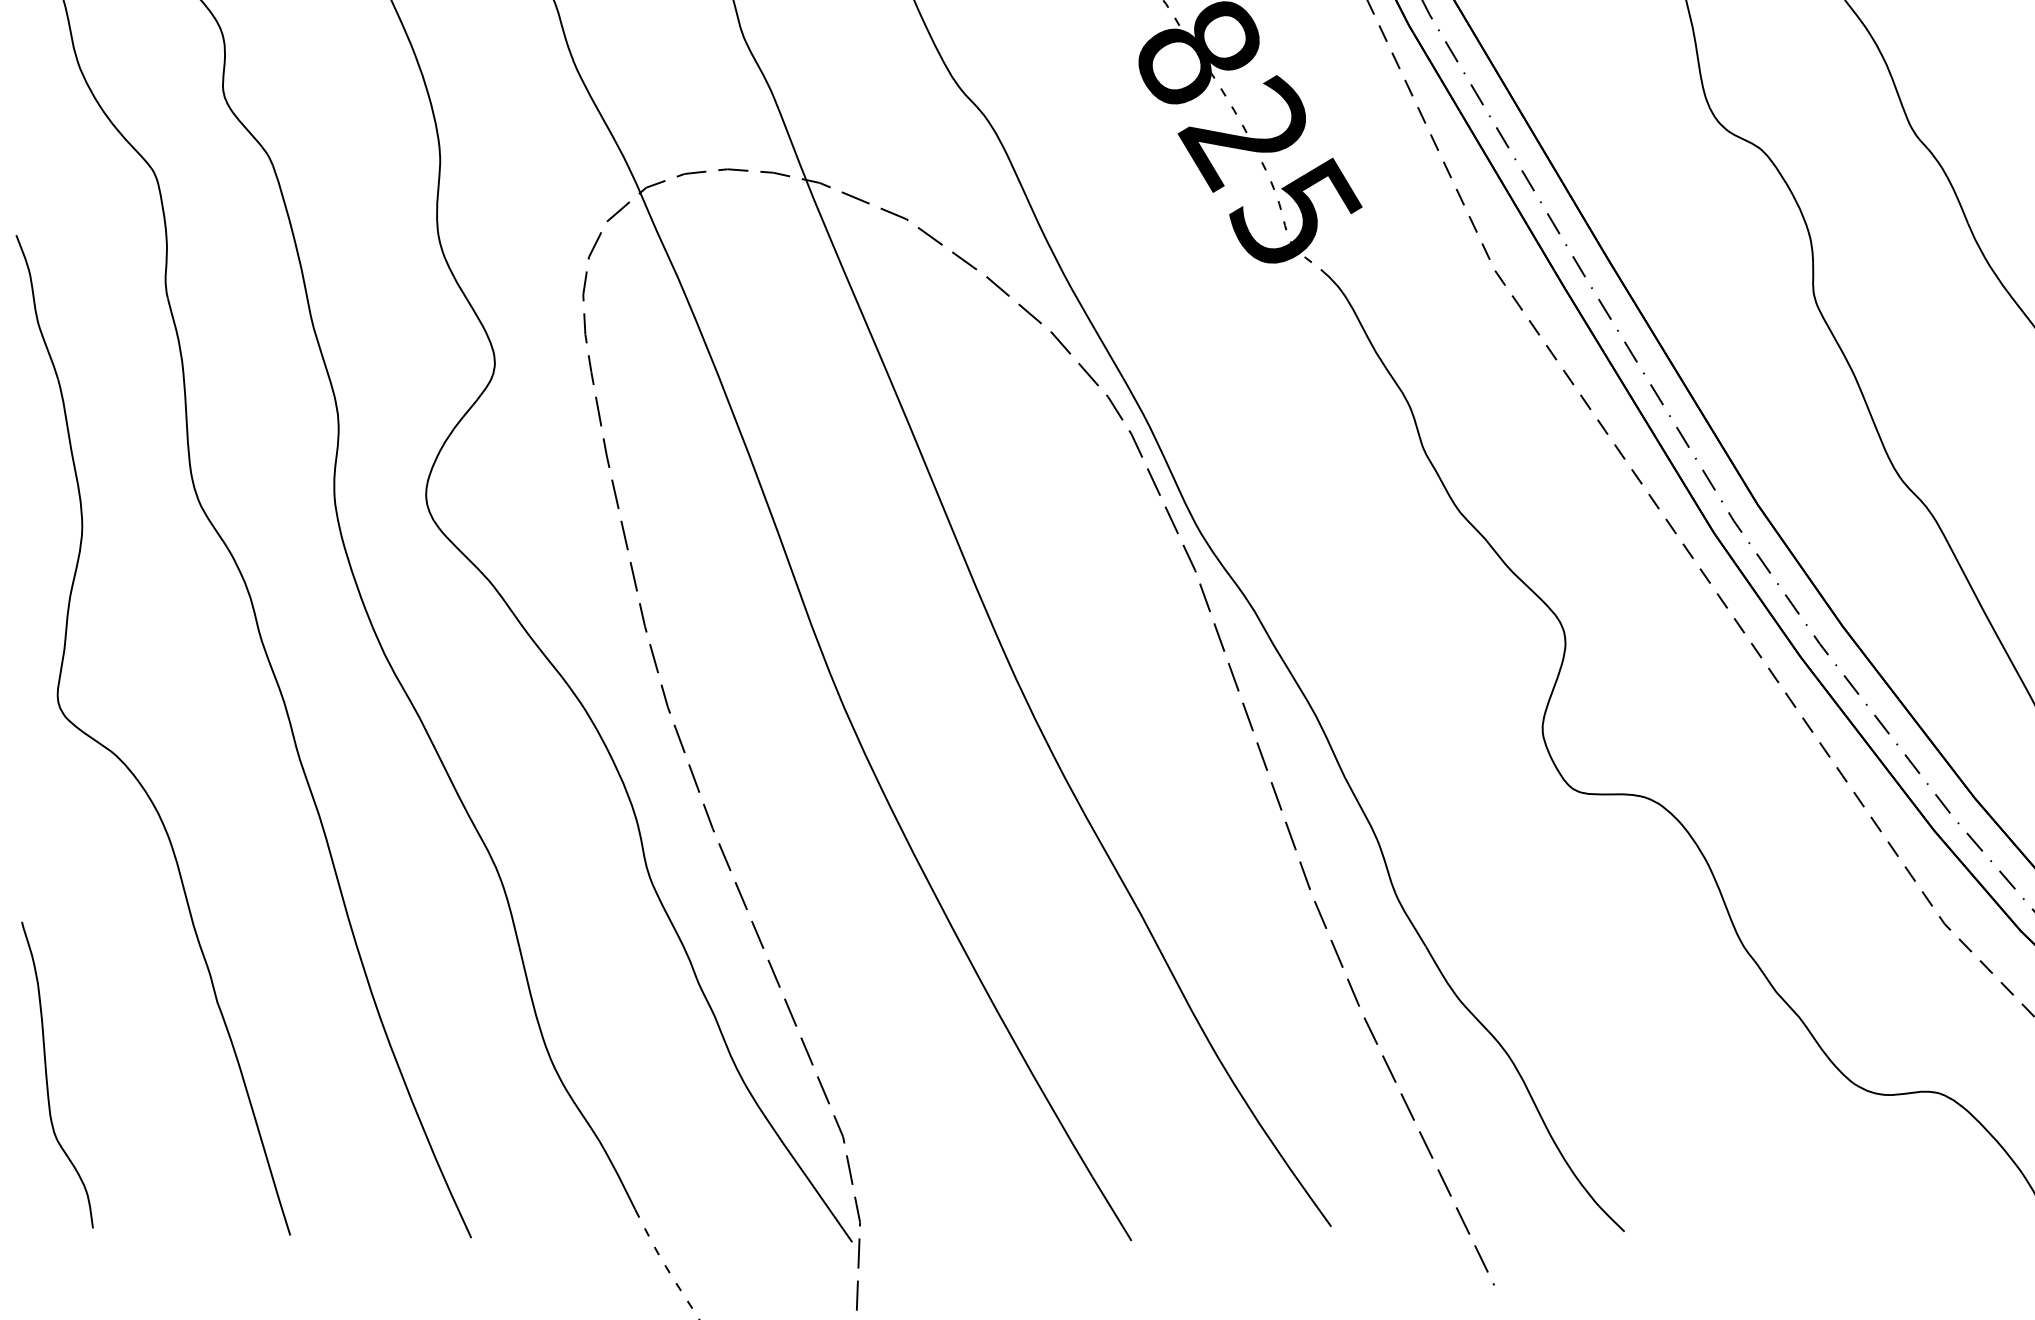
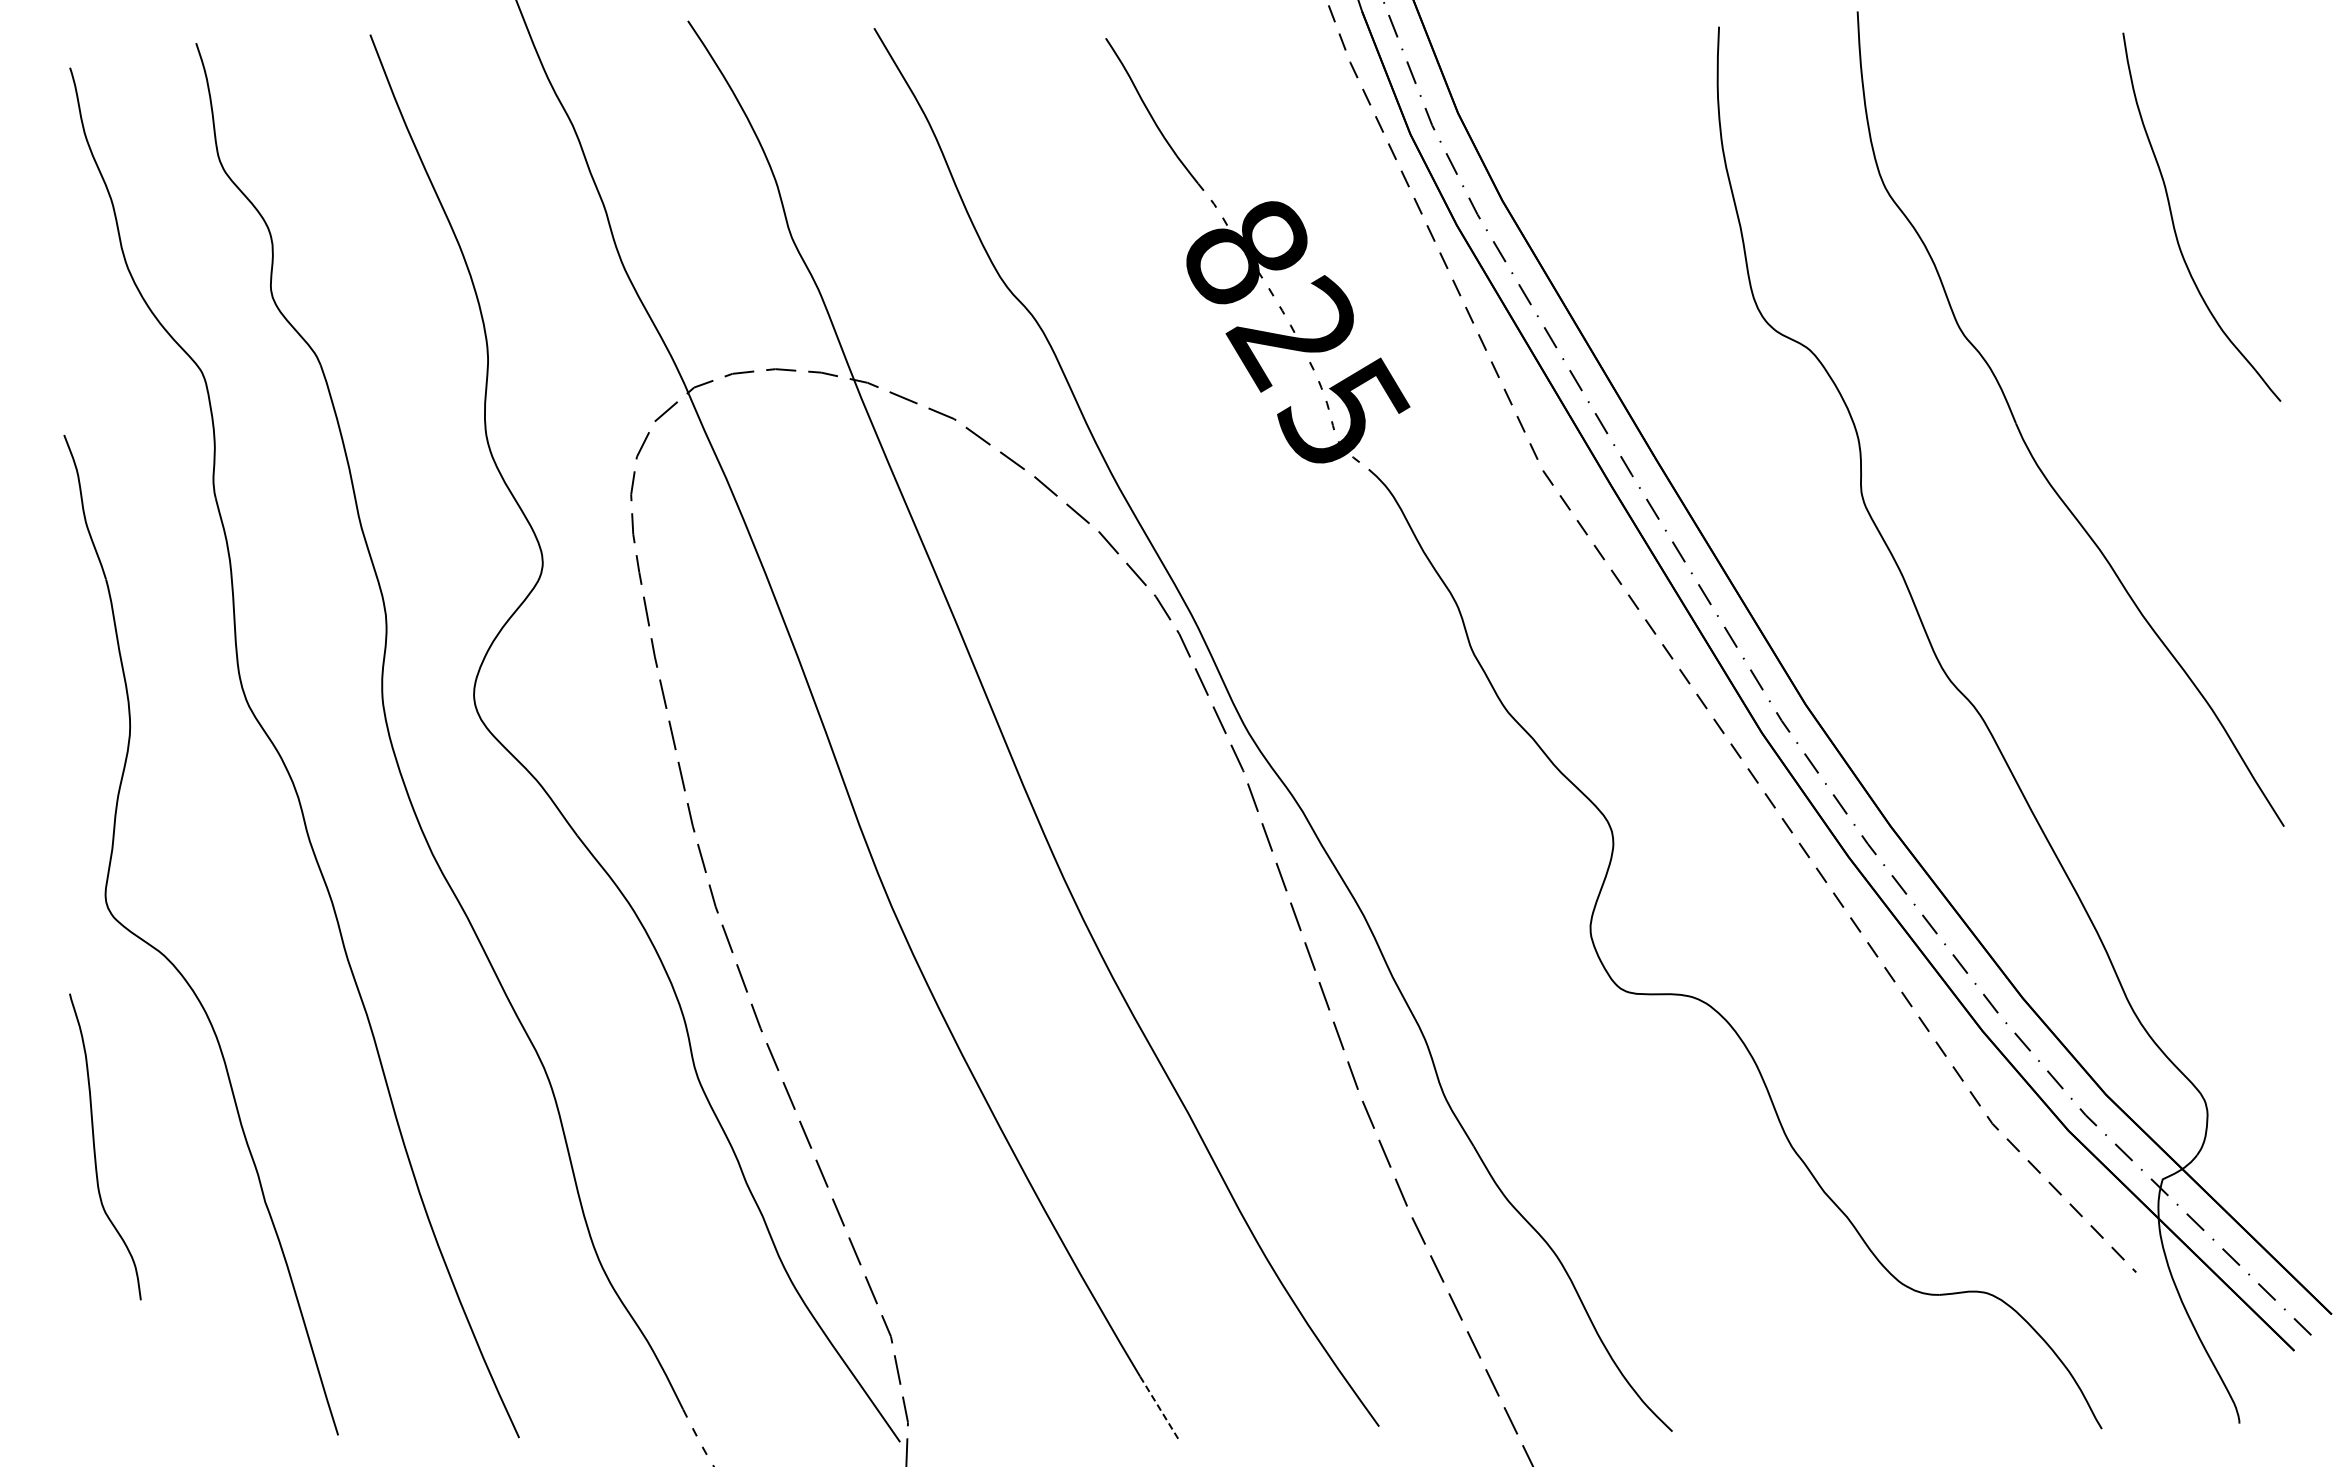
curve: (47, 1075) -> (95, 1147), moved
line: (1111, 1208) -> (1159, 1408), solid -> dashed

